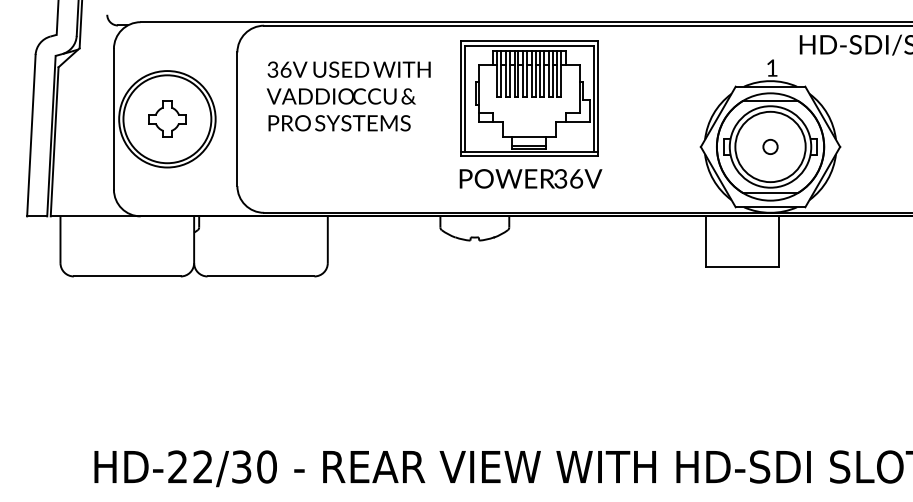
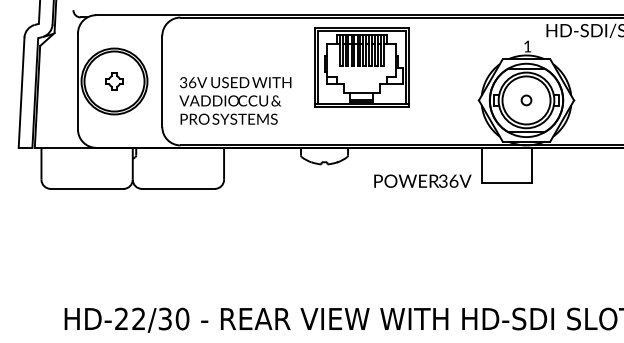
text: (348, 95) -> (235, 100), moved
part: (167, 119) -> (114, 81), size x0.7
text: (530, 177) -> (422, 180), moved

